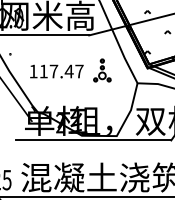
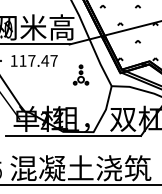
text: (56, 71) -> (34, 60), moved

